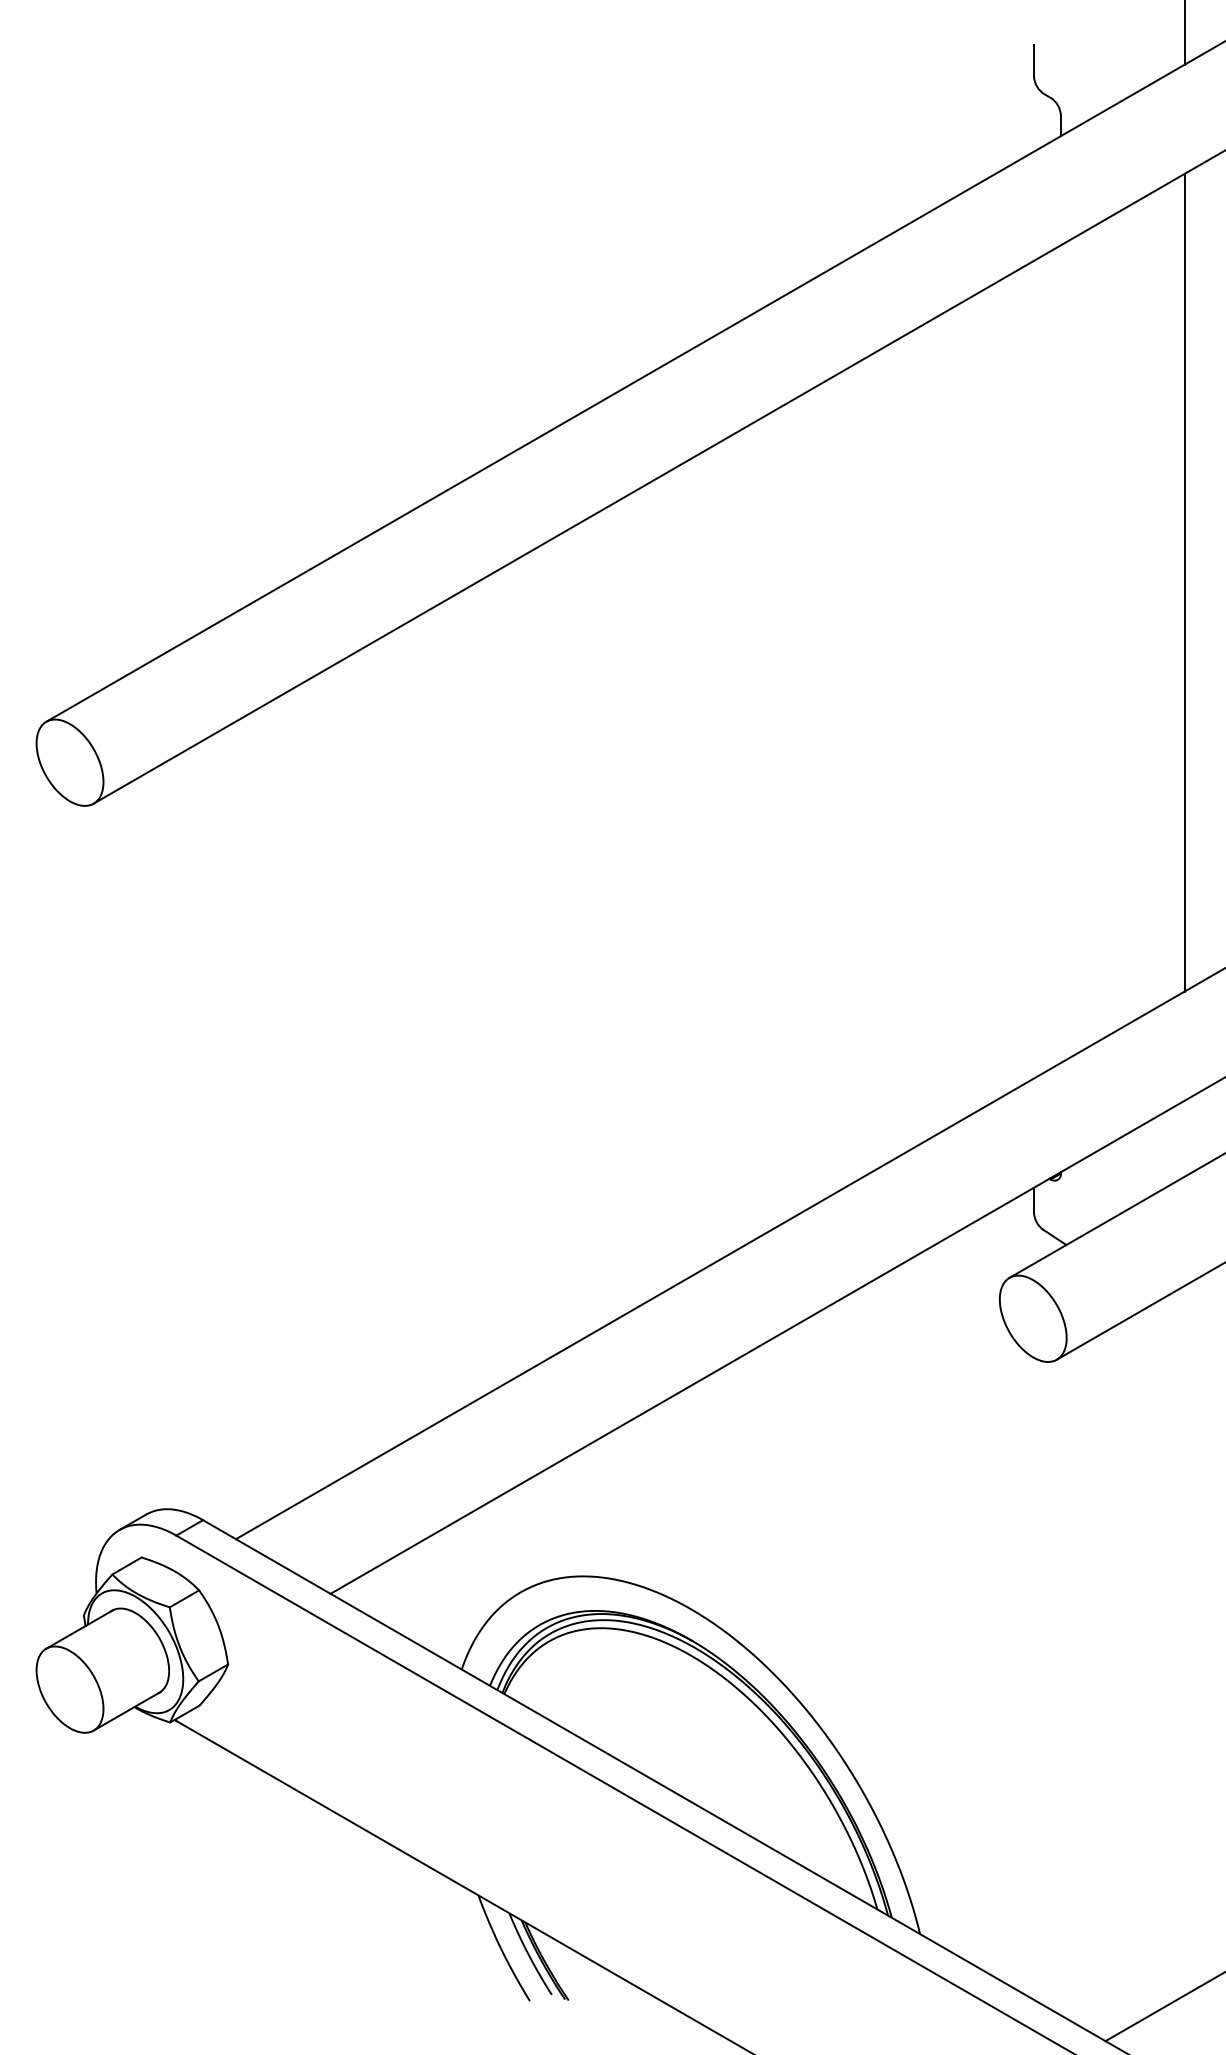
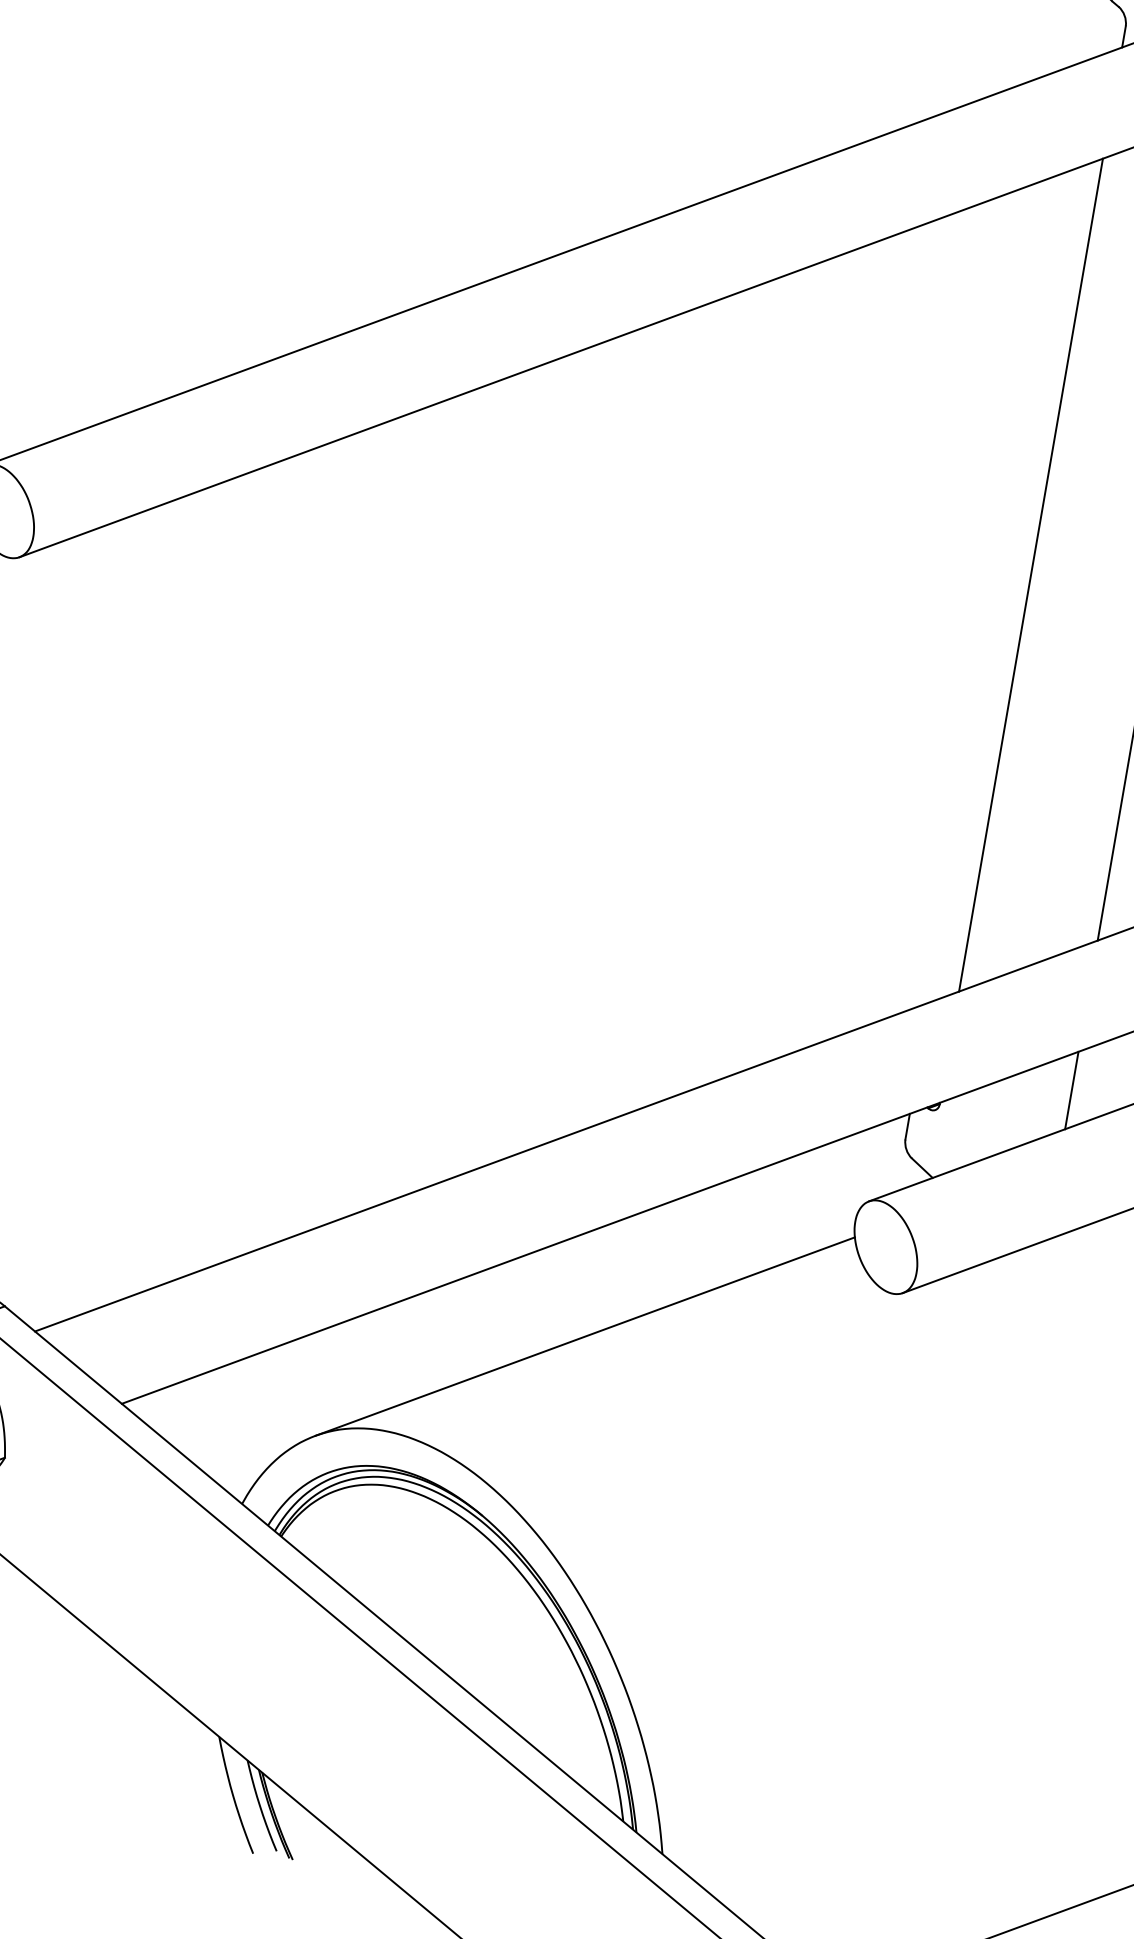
line: (1060, 654) -> (1030, 575), added
line: (1184, 1138) -> (1071, 1090), added
line: (761, 1453) -> (585, 1336), added

